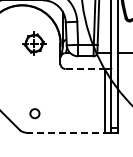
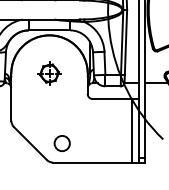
part: (34, 43) -> (49, 73), moved
line: (85, 69) -> (112, 99), dashed -> solid
circle: (34, 113) -> (61, 143), size x1.67
line: (66, 132) -> (93, 162), dashed -> solid

